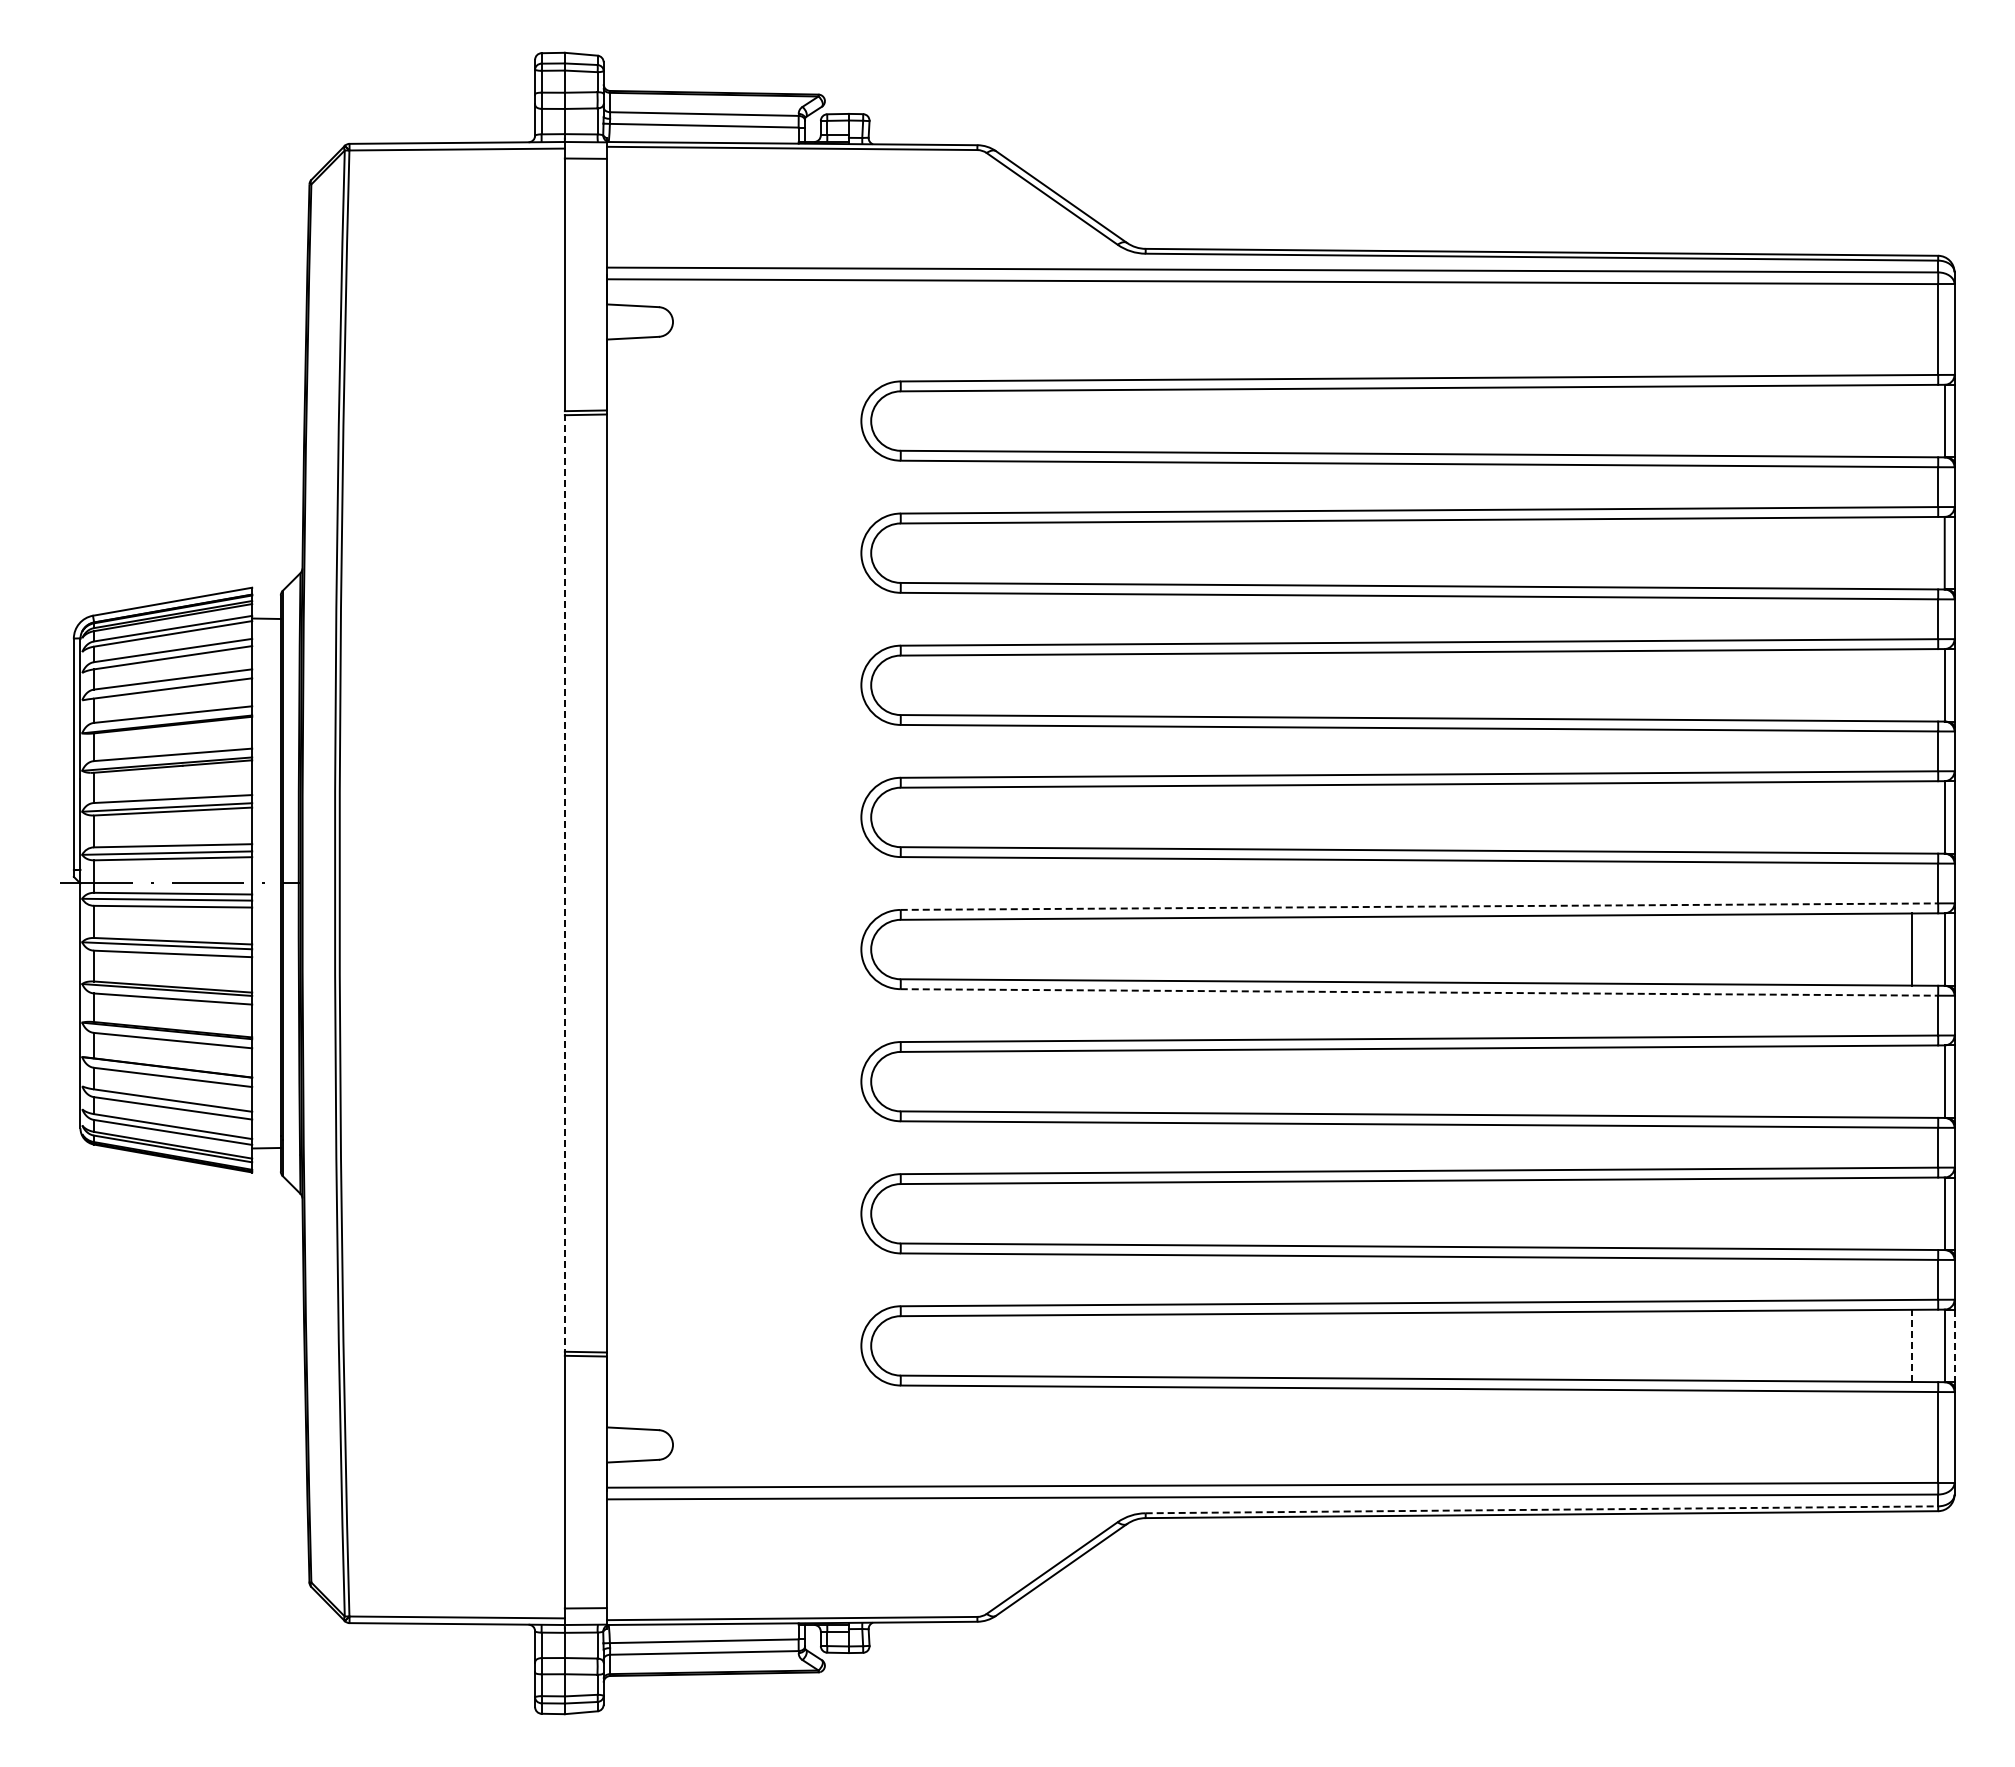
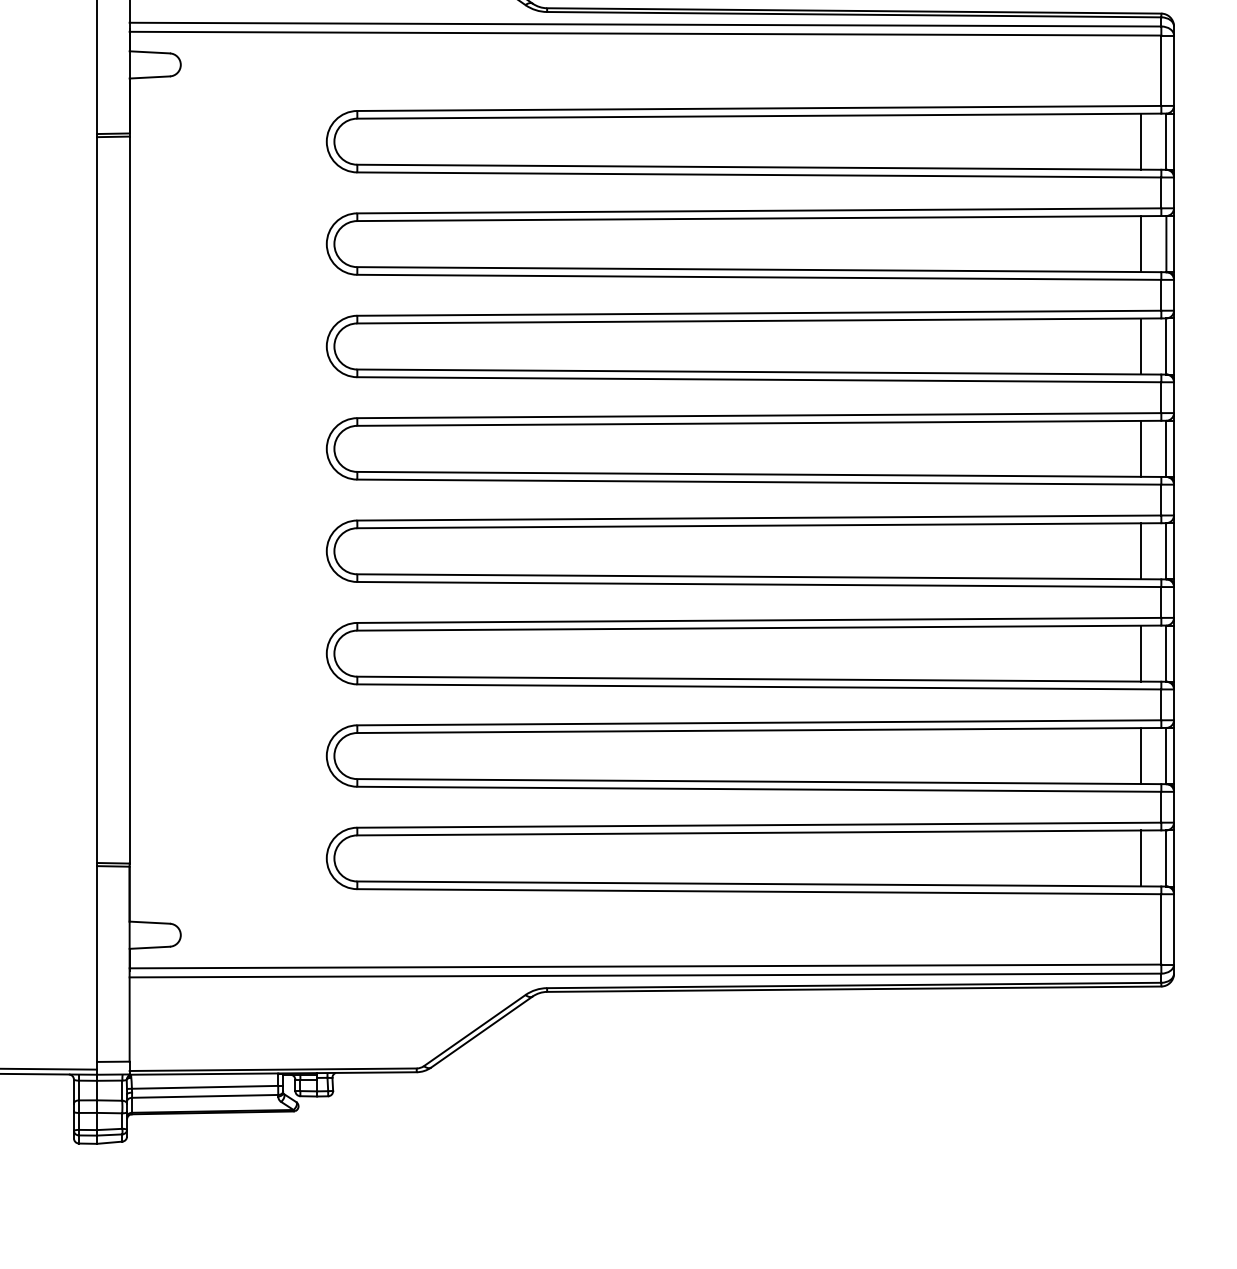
line: (1911, 421) -> (1140, 142), added
line: (1911, 553) -> (1140, 244), added
line: (1911, 685) -> (1140, 346), added
line: (1911, 817) -> (1140, 448), added
line: (564, 883) -> (96, 500), dashed -> solid
line: (1419, 906) -> (759, 517), dashed -> solid
line: (1419, 992) -> (759, 584), dashed -> solid
line: (1911, 1081) -> (1140, 653), added
line: (1911, 1213) -> (1140, 755), added
line: (1911, 1345) -> (1140, 858), dashed -> solid
line: (1954, 1346) -> (1173, 858), dashed -> solid
line: (1542, 1509) -> (854, 985), dashed -> solid

